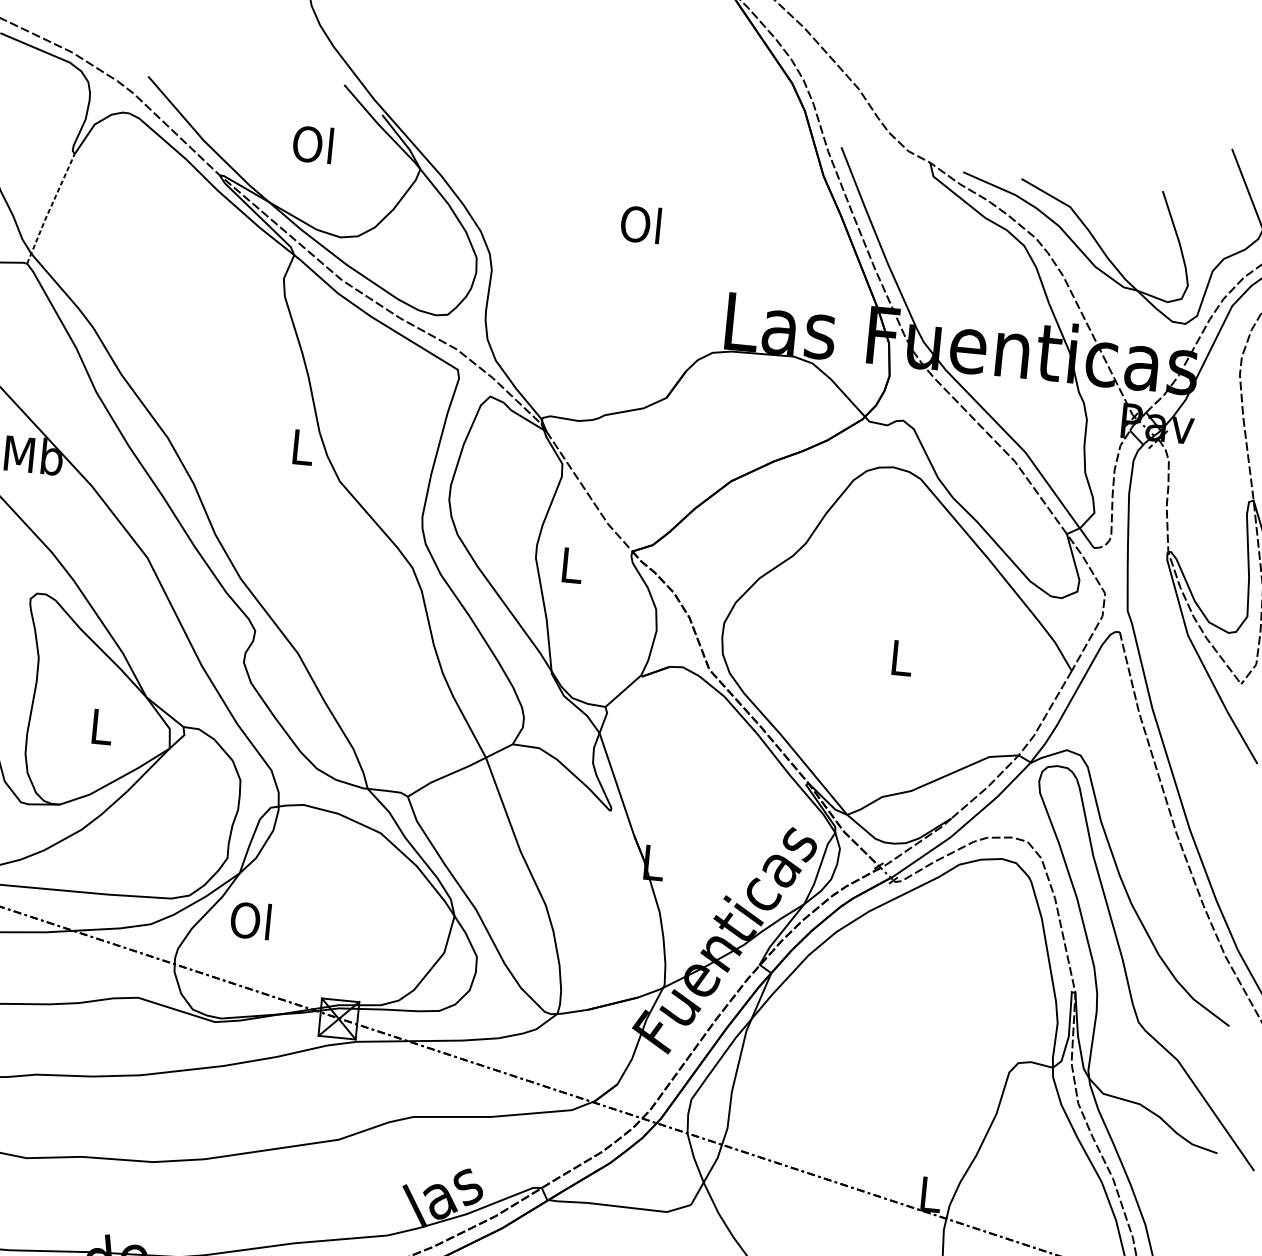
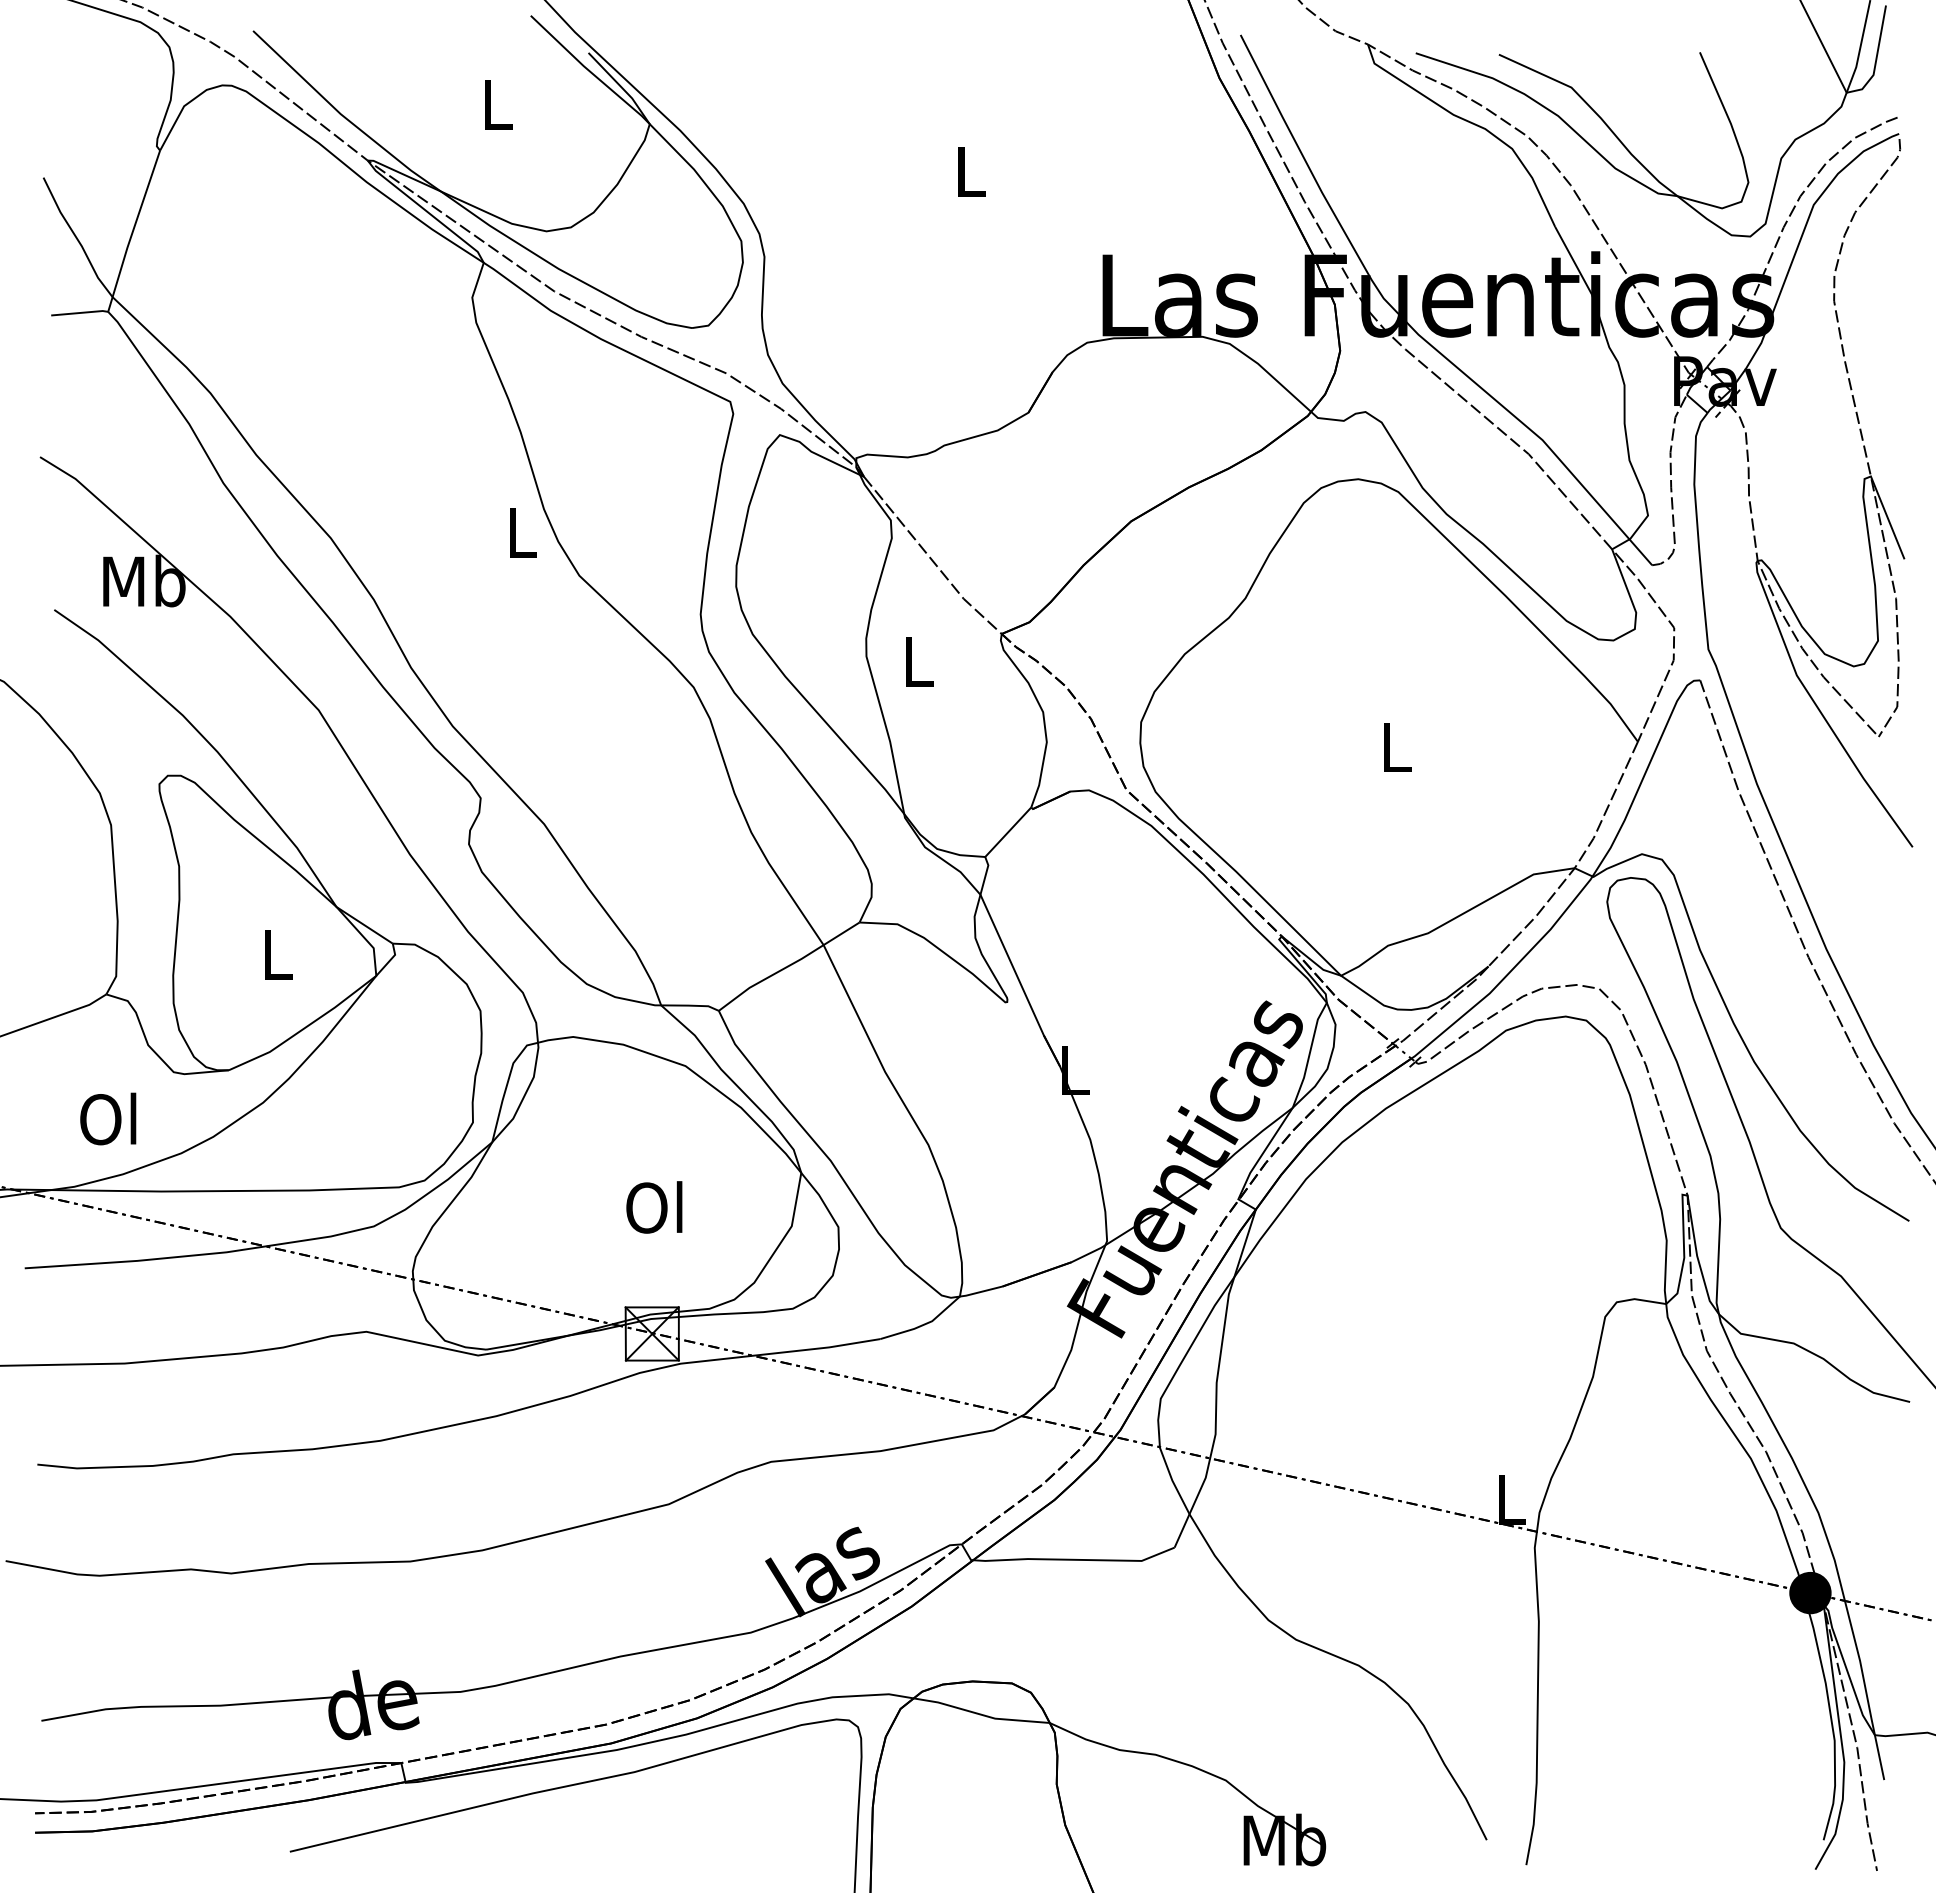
text: (312, 144) -> (494, 103), Ol -> L
line: (50, 208) -> (133, 230), dashed -> solid
text: (640, 224) -> (968, 171), Ol -> L
text: (250, 920) -> (654, 1207), moved

